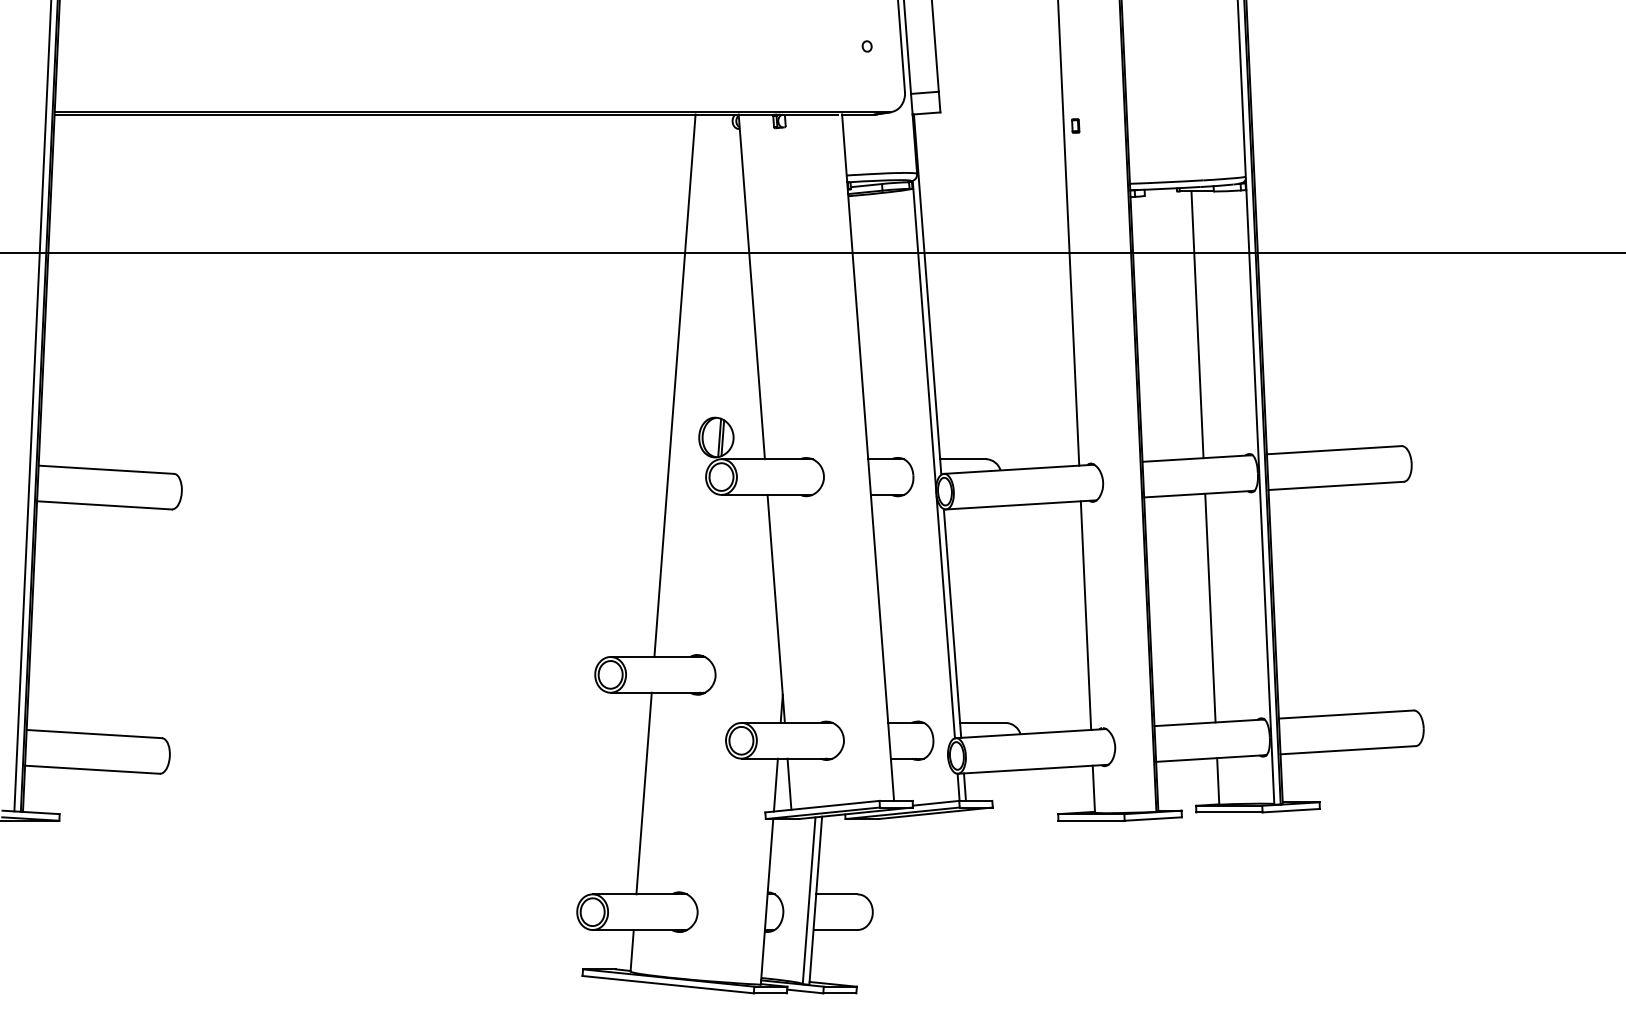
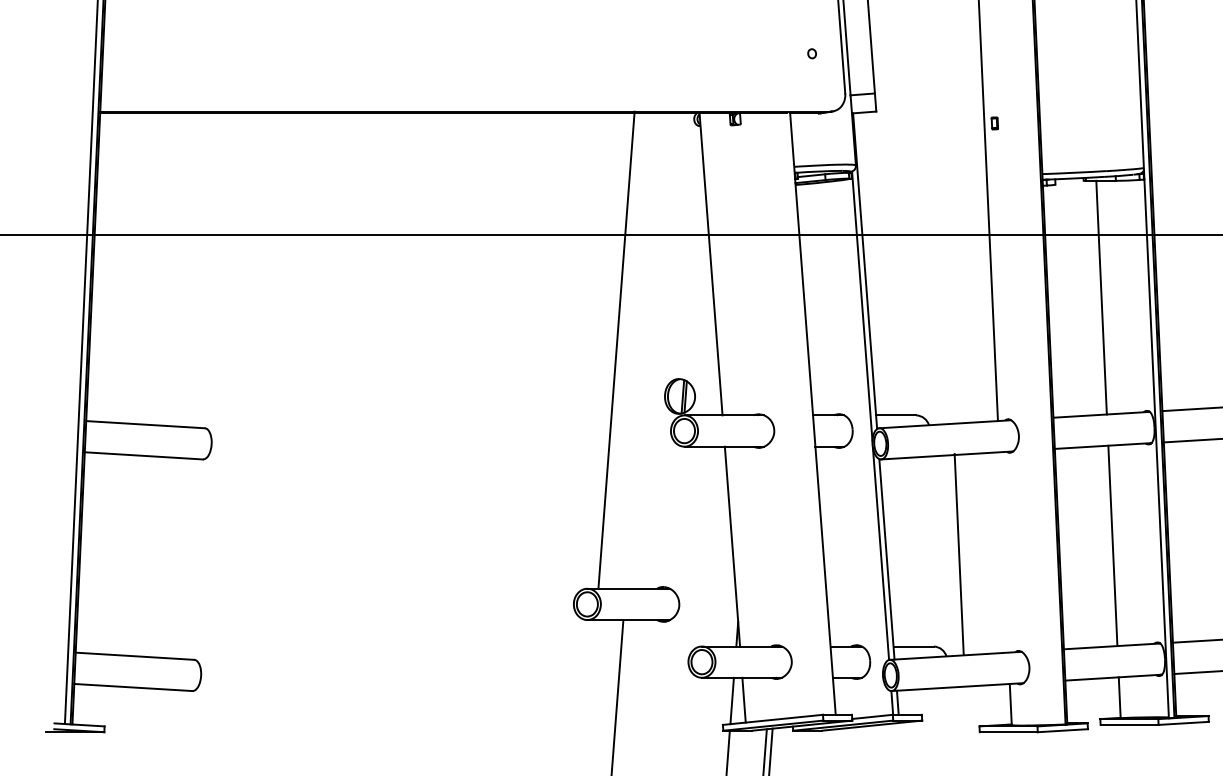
line: (674, 385) -> (616, 349), moved
line: (1085, 615) -> (958, 554), moved

